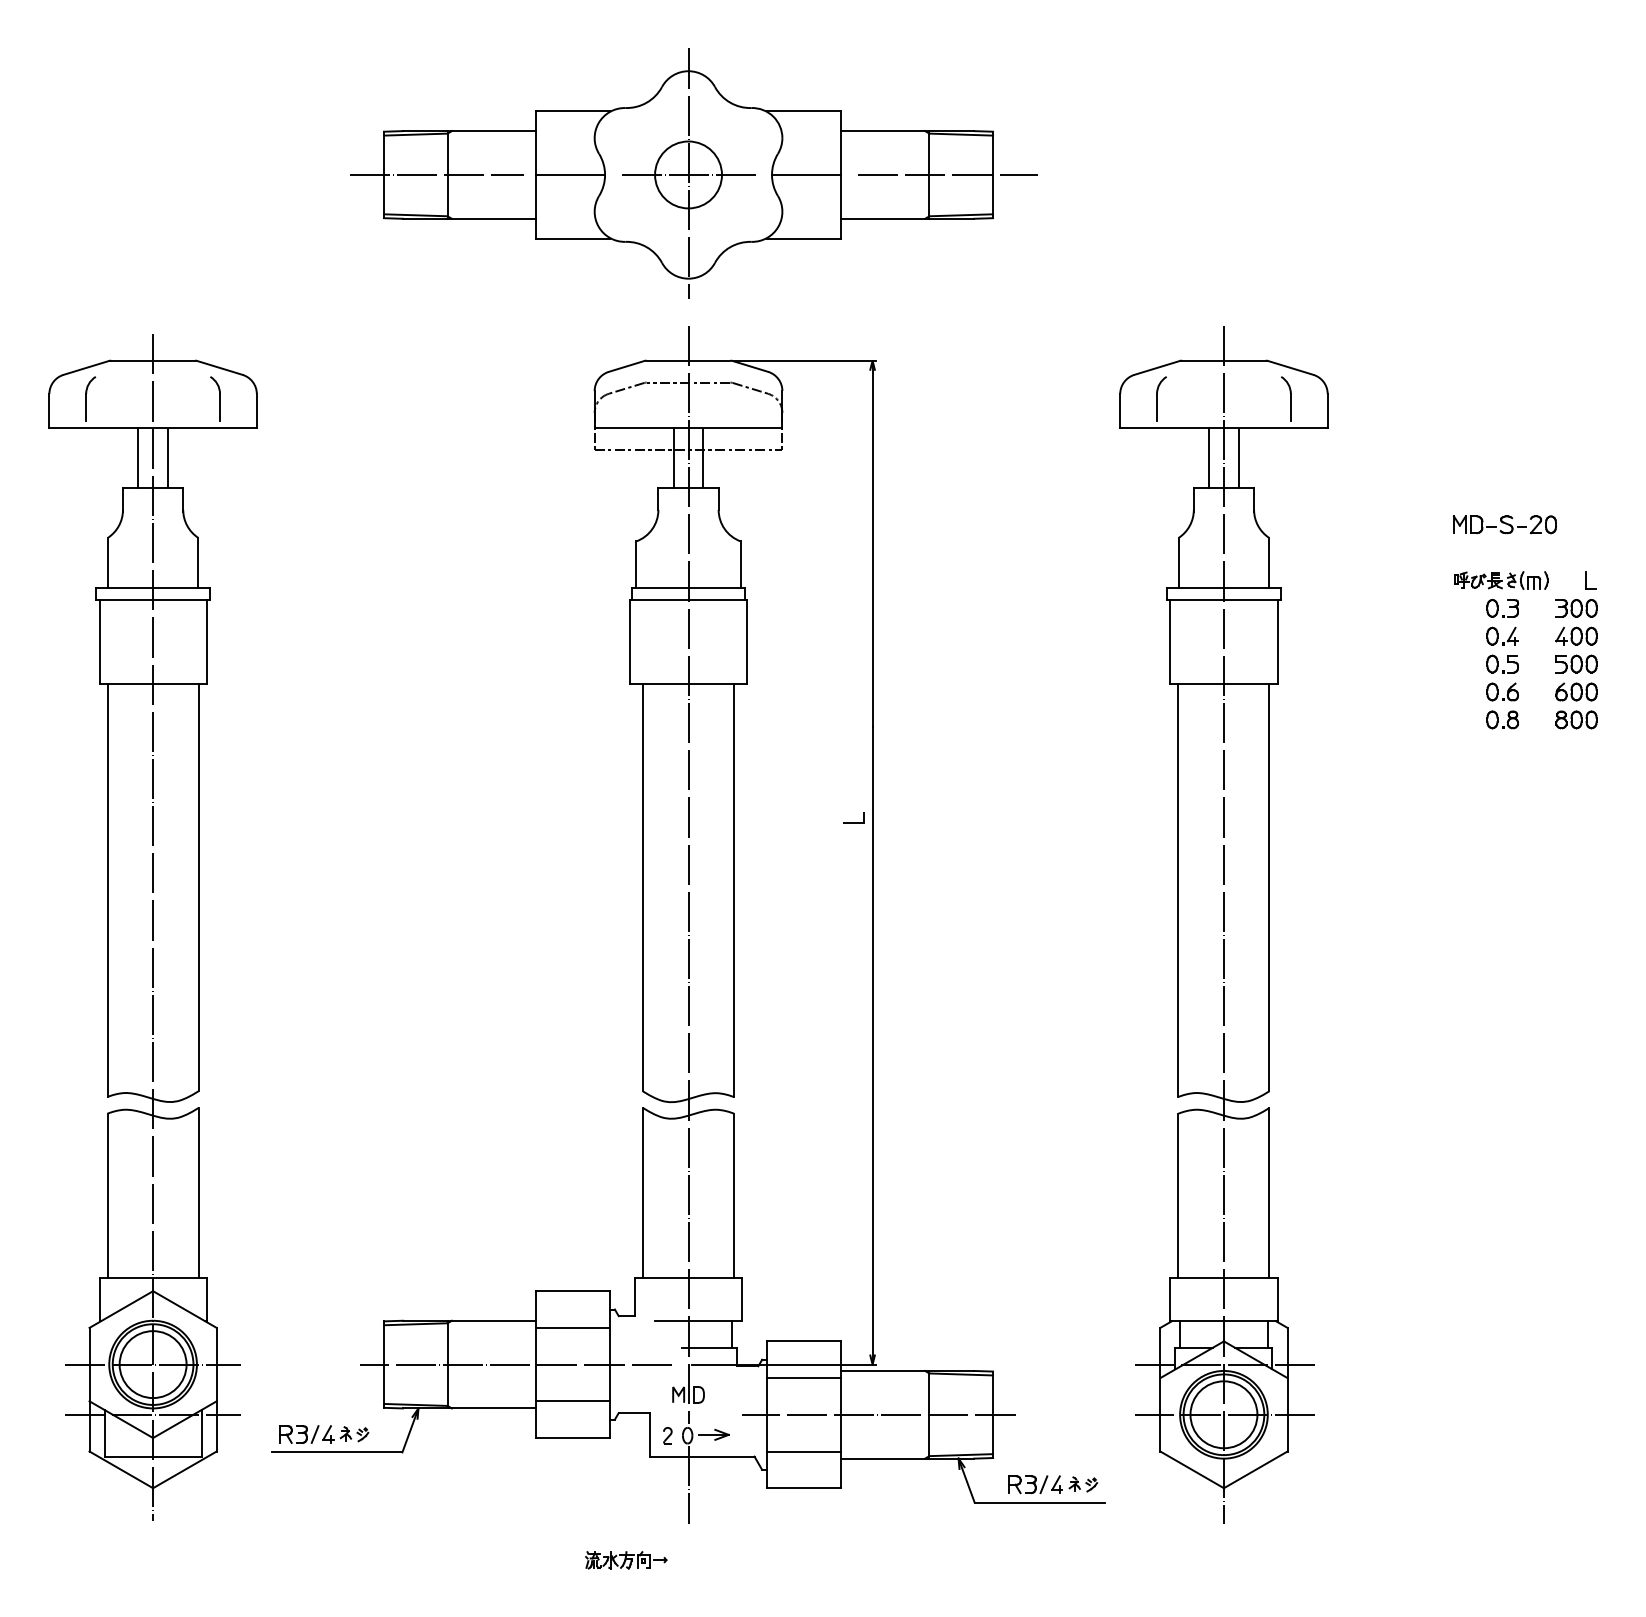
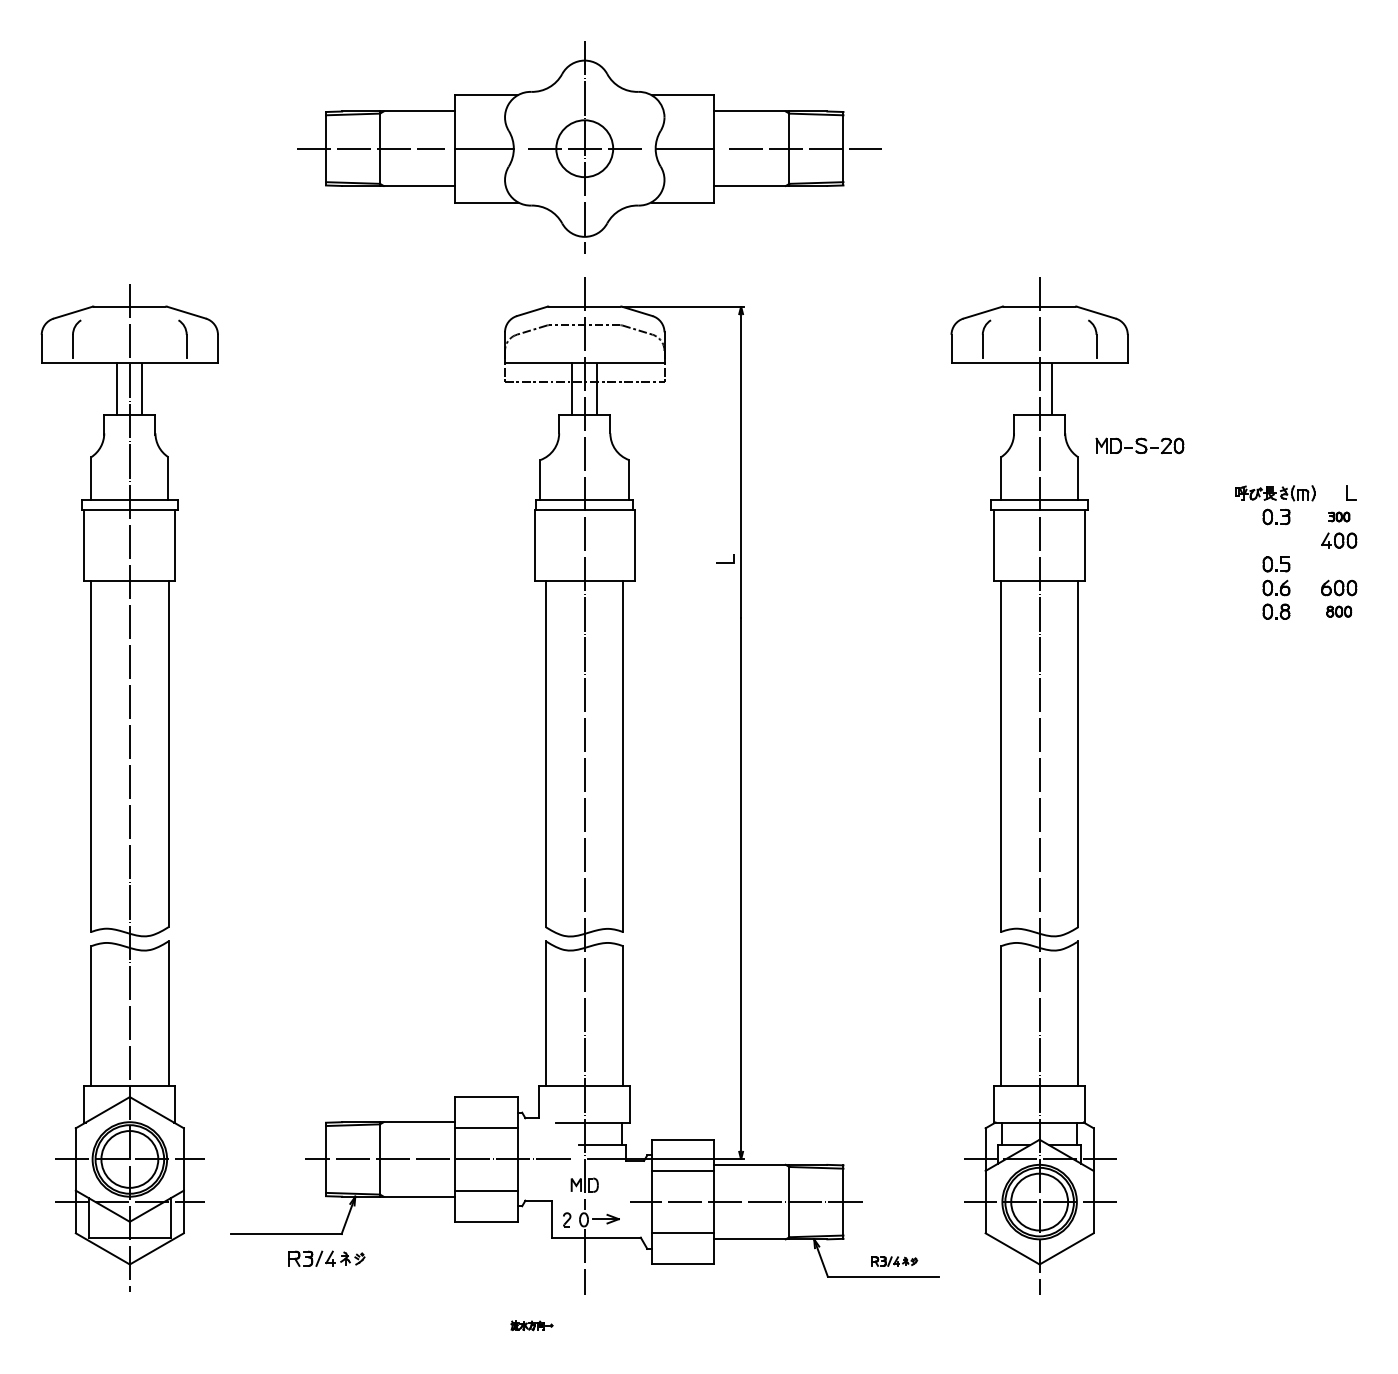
line: (1209, 457) -> (1027, 388), removed
part: (1504, 524) -> (1139, 445), moved
part: (1576, 608) -> (1339, 517), size x0.6
part: (1502, 635) -> (1276, 540), removed
part: (1576, 663) -> (1339, 563), removed
part: (1576, 719) -> (1339, 611), size x0.7
line: (853, 822) -> (724, 562), moved
part: (324, 1434) -> (327, 1258), moved
part: (1053, 1484) -> (894, 1261), size x0.6
part: (626, 1560) -> (532, 1325), size x0.6

